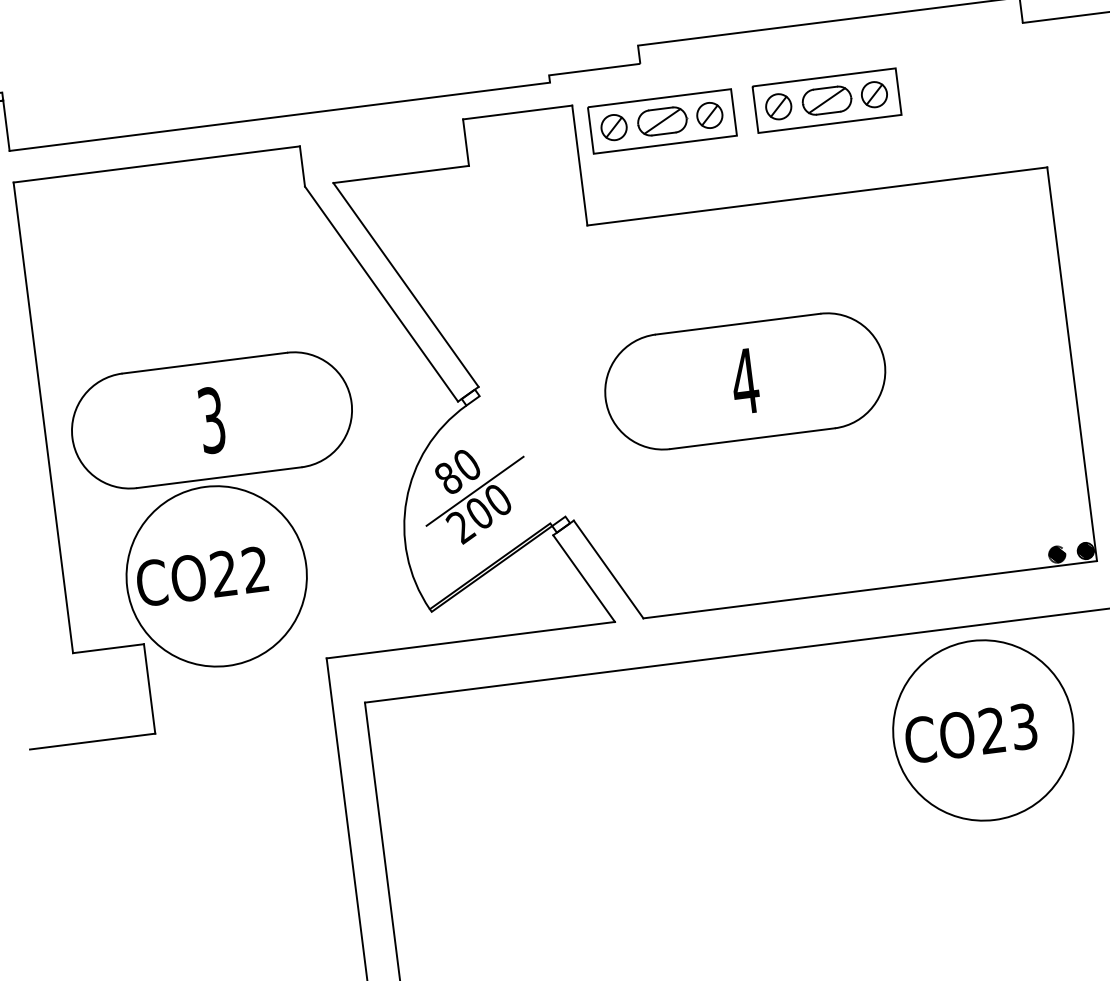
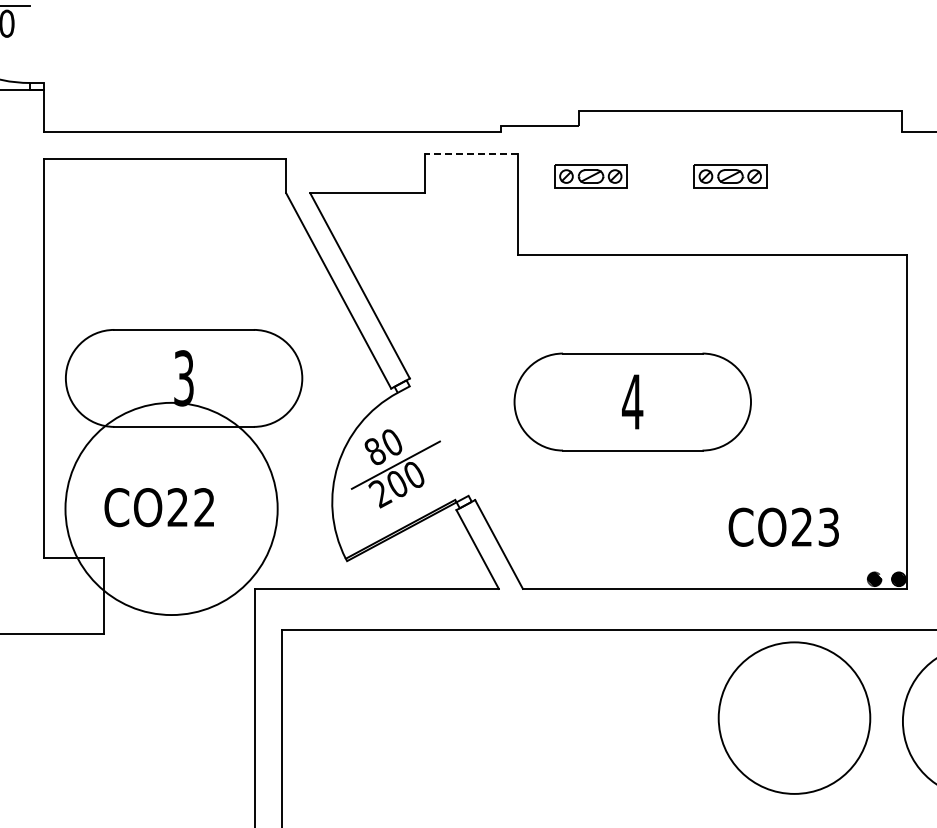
part: (827, 100) -> (730, 176), size x0.6
line: (516, 112) -> (470, 153), solid -> dashed
part: (661, 121) -> (590, 176), size x0.6
circle: (216, 575) -> (171, 508), size x1.4
text: (970, 732) -> (783, 526), moved

